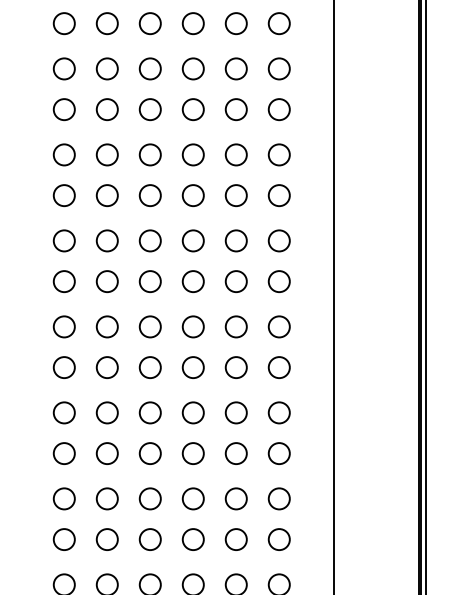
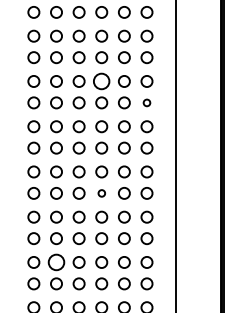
circle: (192, 154) -> (101, 81), size x1.4
circle: (278, 194) -> (146, 102), size x0.6
circle: (192, 367) -> (101, 193), size x0.6
circle: (107, 498) -> (56, 262), size x1.4

